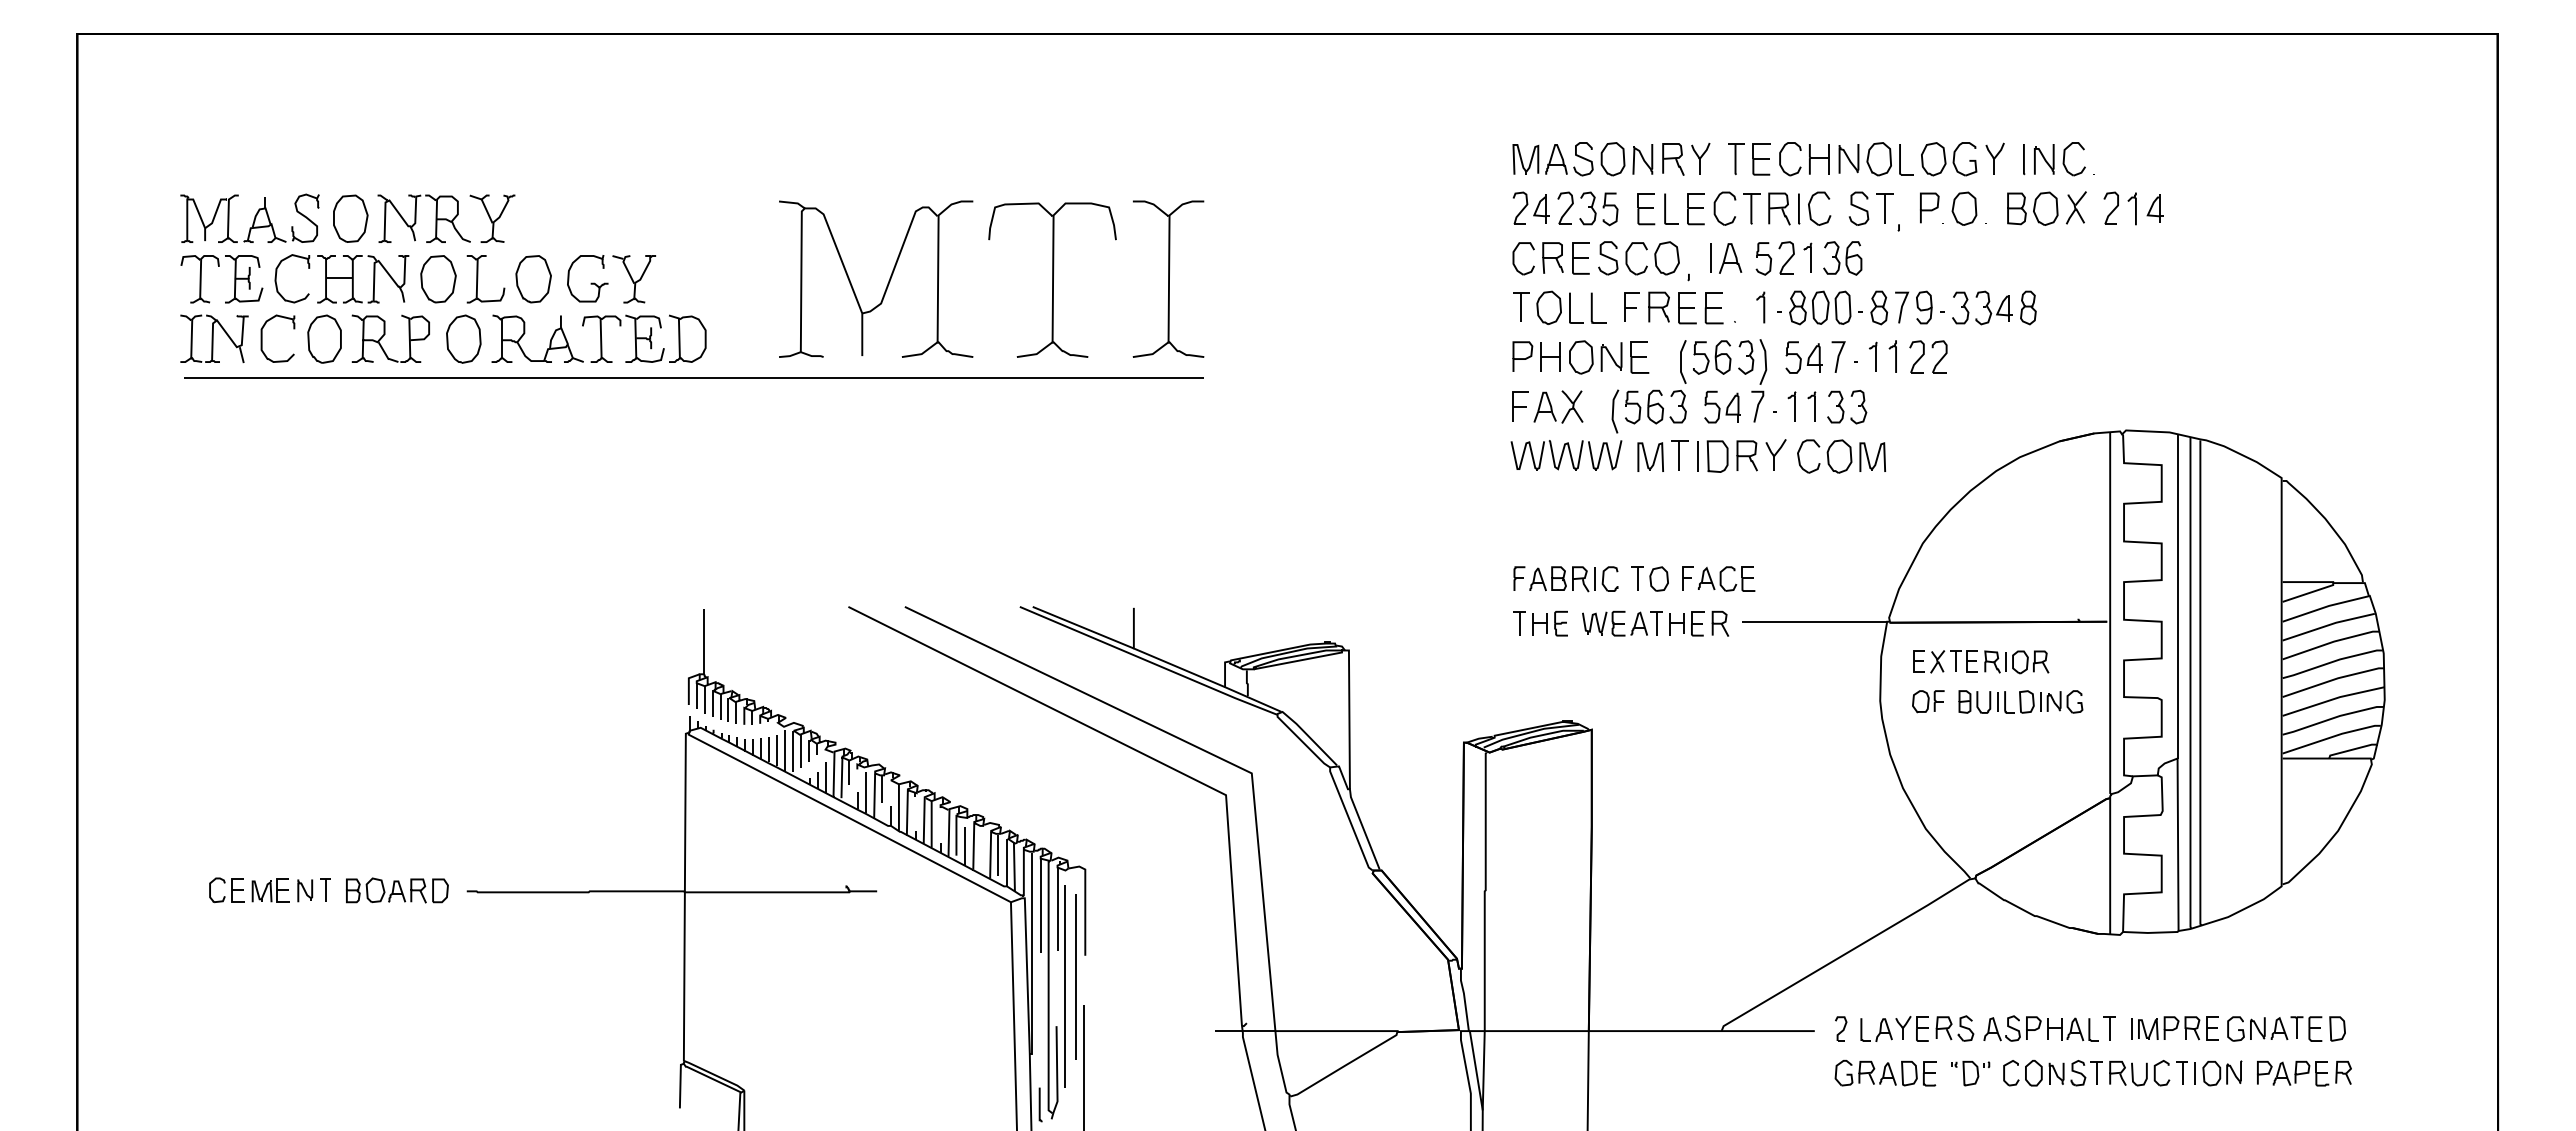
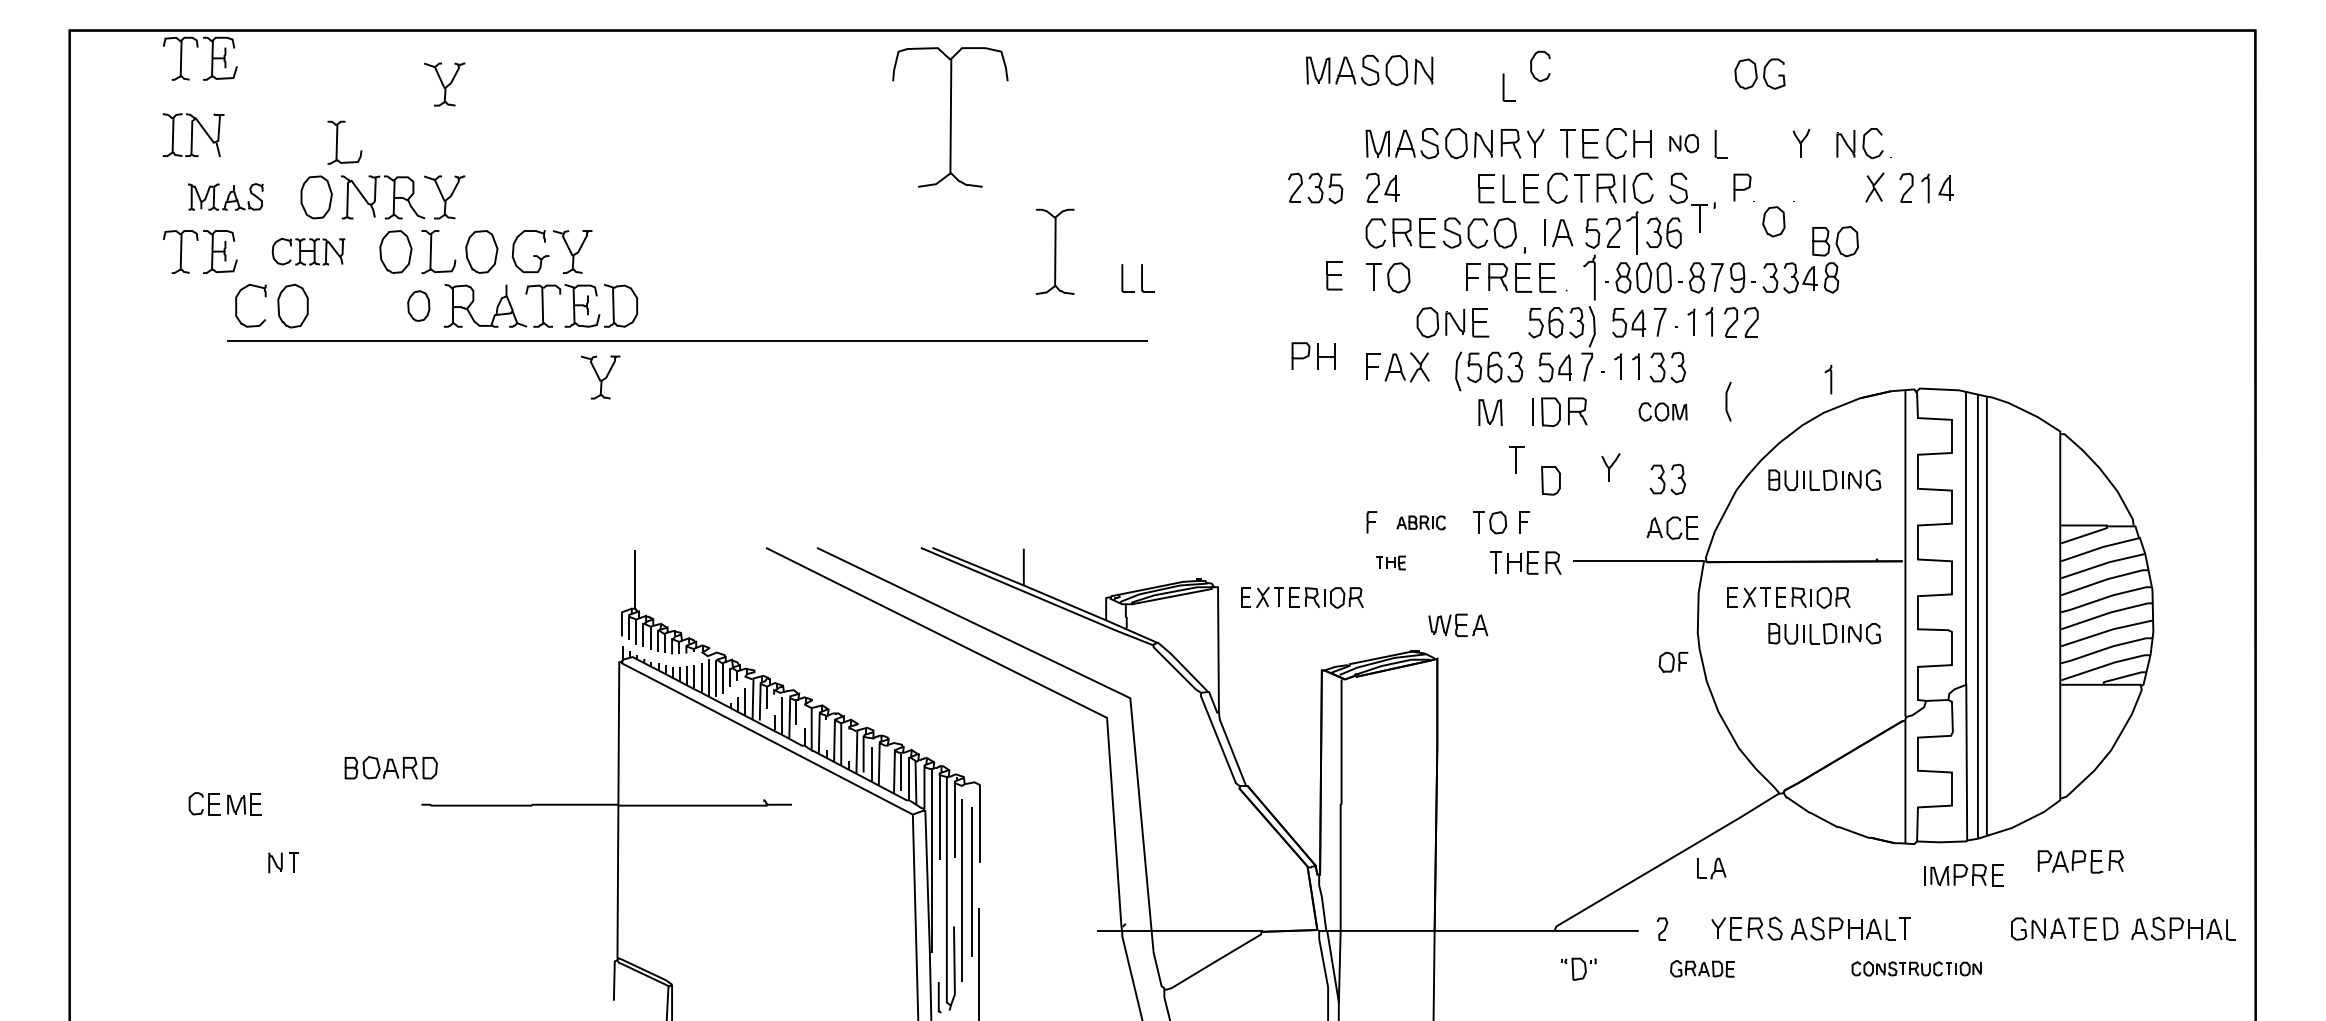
part: (234, 65) -> (211, 59), added
part: (1696, 73) -> (1531, 66), added
part: (1516, 78) -> (1369, 70), added
part: (492, 93) -> (444, 84), added
part: (1671, 96) -> (1509, 86), added
part: (374, 158) -> (338, 142), added
part: (1864, 159) -> (1683, 143), size x0.6
part: (1949, 159) -> (1760, 74), moved
line: (2024, 159) -> (1828, 143), removed
part: (1587, 208) -> (1315, 188), moved
part: (1884, 208) -> (1698, 218), moved
part: (1964, 208) -> (1773, 221), moved
part: (2032, 208) -> (1835, 241), moved
part: (249, 217) -> (225, 196), size x0.6
part: (1807, 257) -> (1632, 232), size x1.6
part: (341, 278) -> (308, 251), size x0.6
part: (1168, 278) -> (1055, 251), size x0.6
part: (1052, 279) -> (950, 116), moved
part: (887, 283) -> (801, 255), removed
part: (1477, 305) -> (1334, 275), added
part: (1587, 307) -> (1138, 277), moved
part: (1760, 307) -> (1589, 277), size x1.6
part: (385, 334) -> (348, 301), removed
part: (214, 338) -> (193, 134), moved
part: (463, 338) -> (418, 305), size x0.7
part: (1536, 356) -> (1313, 356), moved
line: (1681, 361) -> (1726, 401), moved
line: (693, 377) -> (686, 340), moved
part: (665, 418) -> (600, 377), added
part: (2024, 420) -> (1828, 379), added
part: (1775, 454) -> (1610, 467), moved
part: (1566, 455) -> (1414, 411), removed
part: (1679, 455) -> (1516, 459), moved
part: (1841, 456) -> (1662, 412), size x0.6
part: (1847, 530) -> (1668, 478), added
part: (2020, 531) -> (1824, 479), added
curve: (1709, 532) -> (1543, 480), added
part: (1726, 578) -> (1672, 527), moved
part: (1573, 579) -> (1420, 523), size x0.6
part: (1540, 623) -> (1391, 562), size x0.6
part: (1614, 623) -> (1457, 625), moved
part: (1442, 662) -> (1302, 598), added
part: (1928, 701) -> (1673, 662), moved
part: (313, 890) -> (283, 862), moved
part: (396, 890) -> (390, 767), moved
part: (2174, 1028) -> (1963, 875), moved
part: (2417, 1028) -> (2182, 928), added
part: (1876, 1029) -> (1711, 868), moved
part: (1885, 1072) -> (1702, 968), size x0.7
part: (2122, 1072) -> (1916, 968), size x0.6
part: (1970, 1073) -> (1578, 969), moved
part: (2303, 1073) -> (2079, 861), moved

